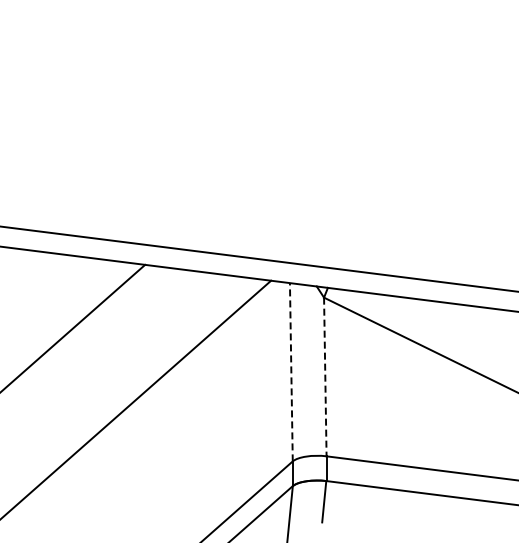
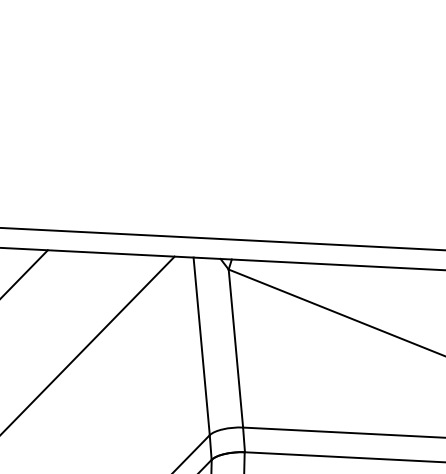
line: (291, 371) -> (201, 345), dashed -> solid
line: (325, 377) -> (236, 349), dashed -> solid

